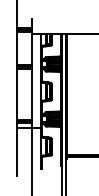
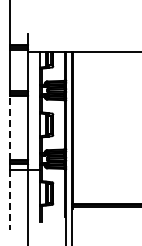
line: (16, 93) -> (9, 127), solid -> dashed
line: (16, 152) -> (9, 200), solid -> dashed

